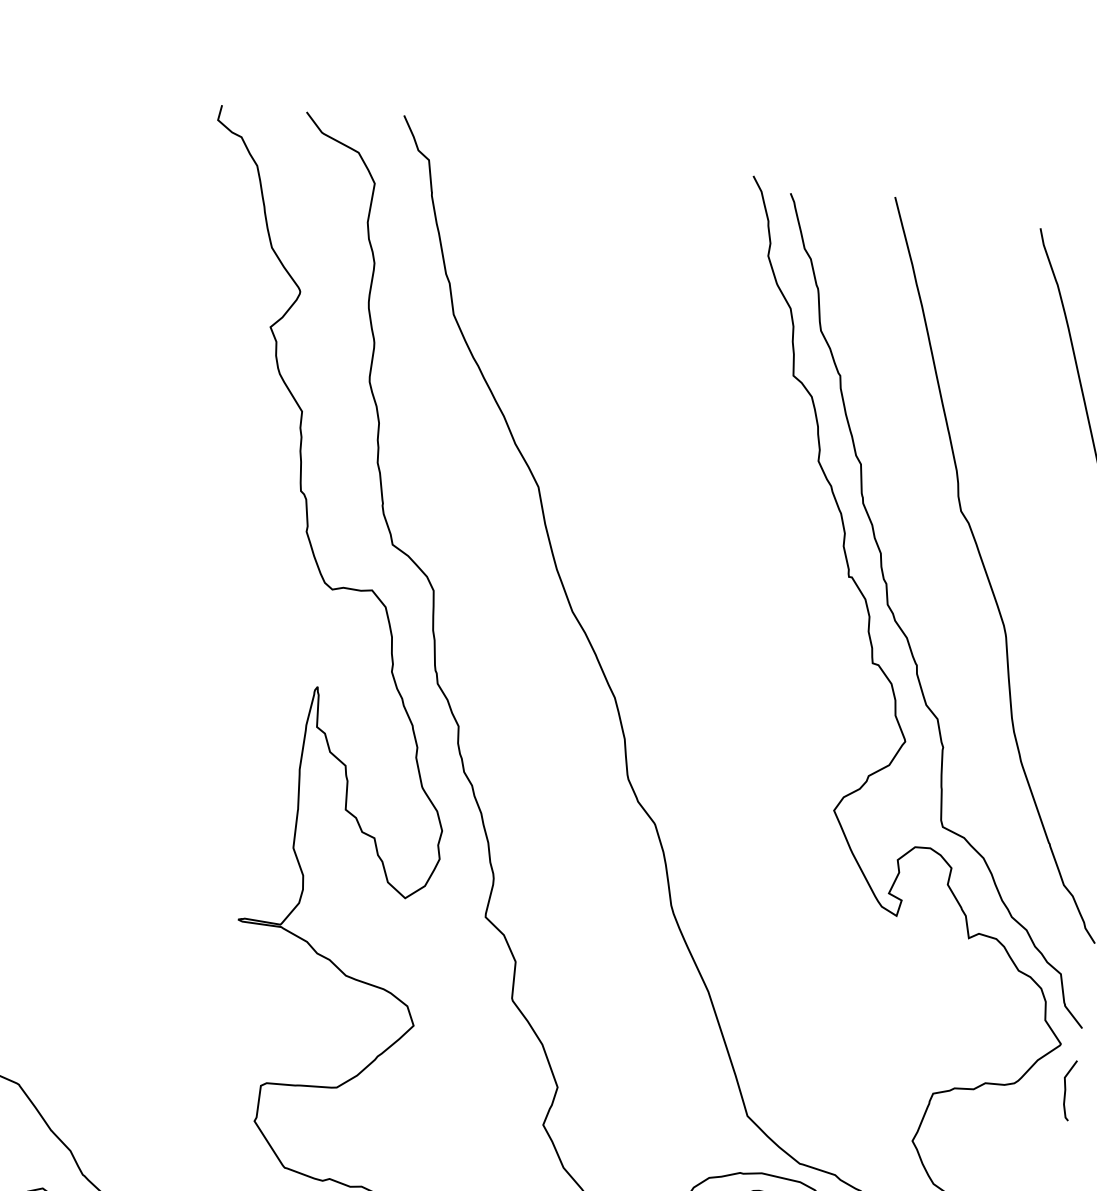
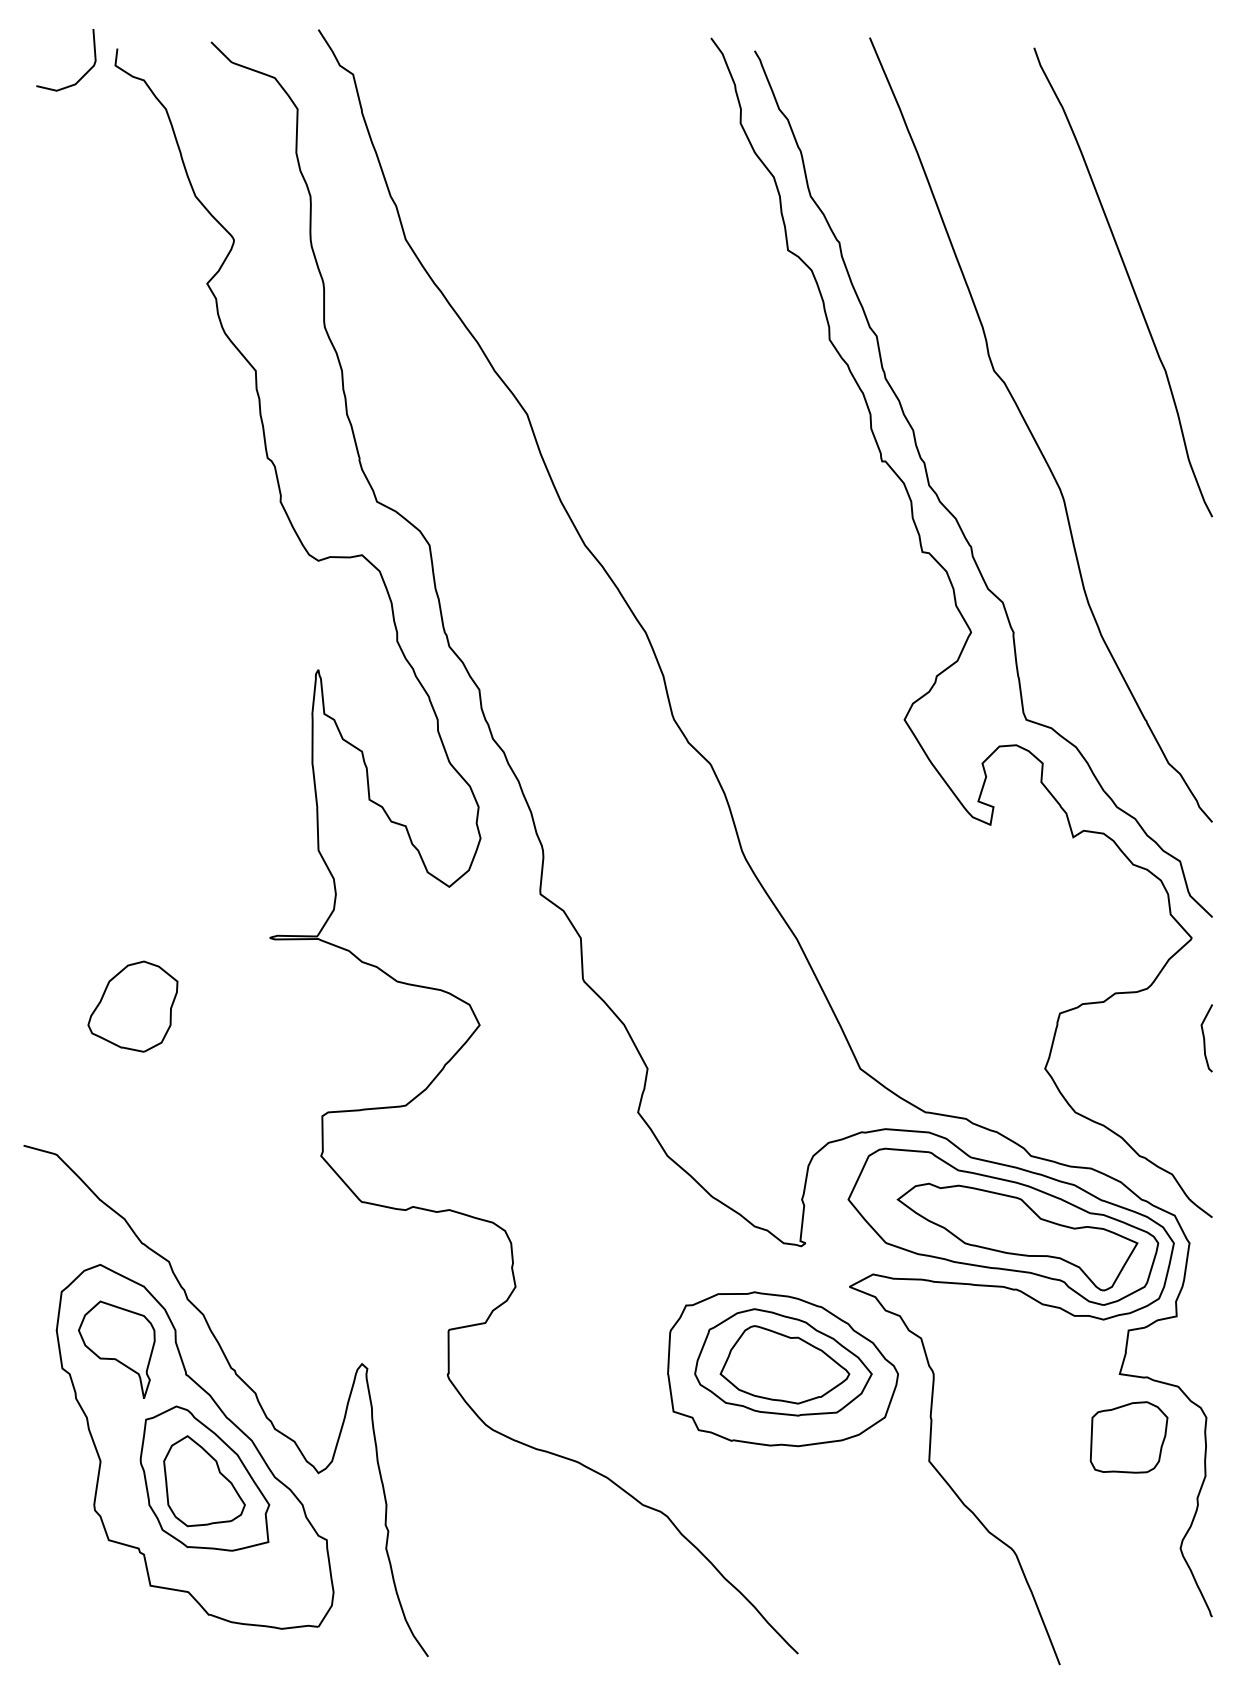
curve: (187, 124) -> (82, 75), added
part: (106, 962) -> (132, 1006), added
curve: (1066, 1091) -> (1205, 1039), moved

